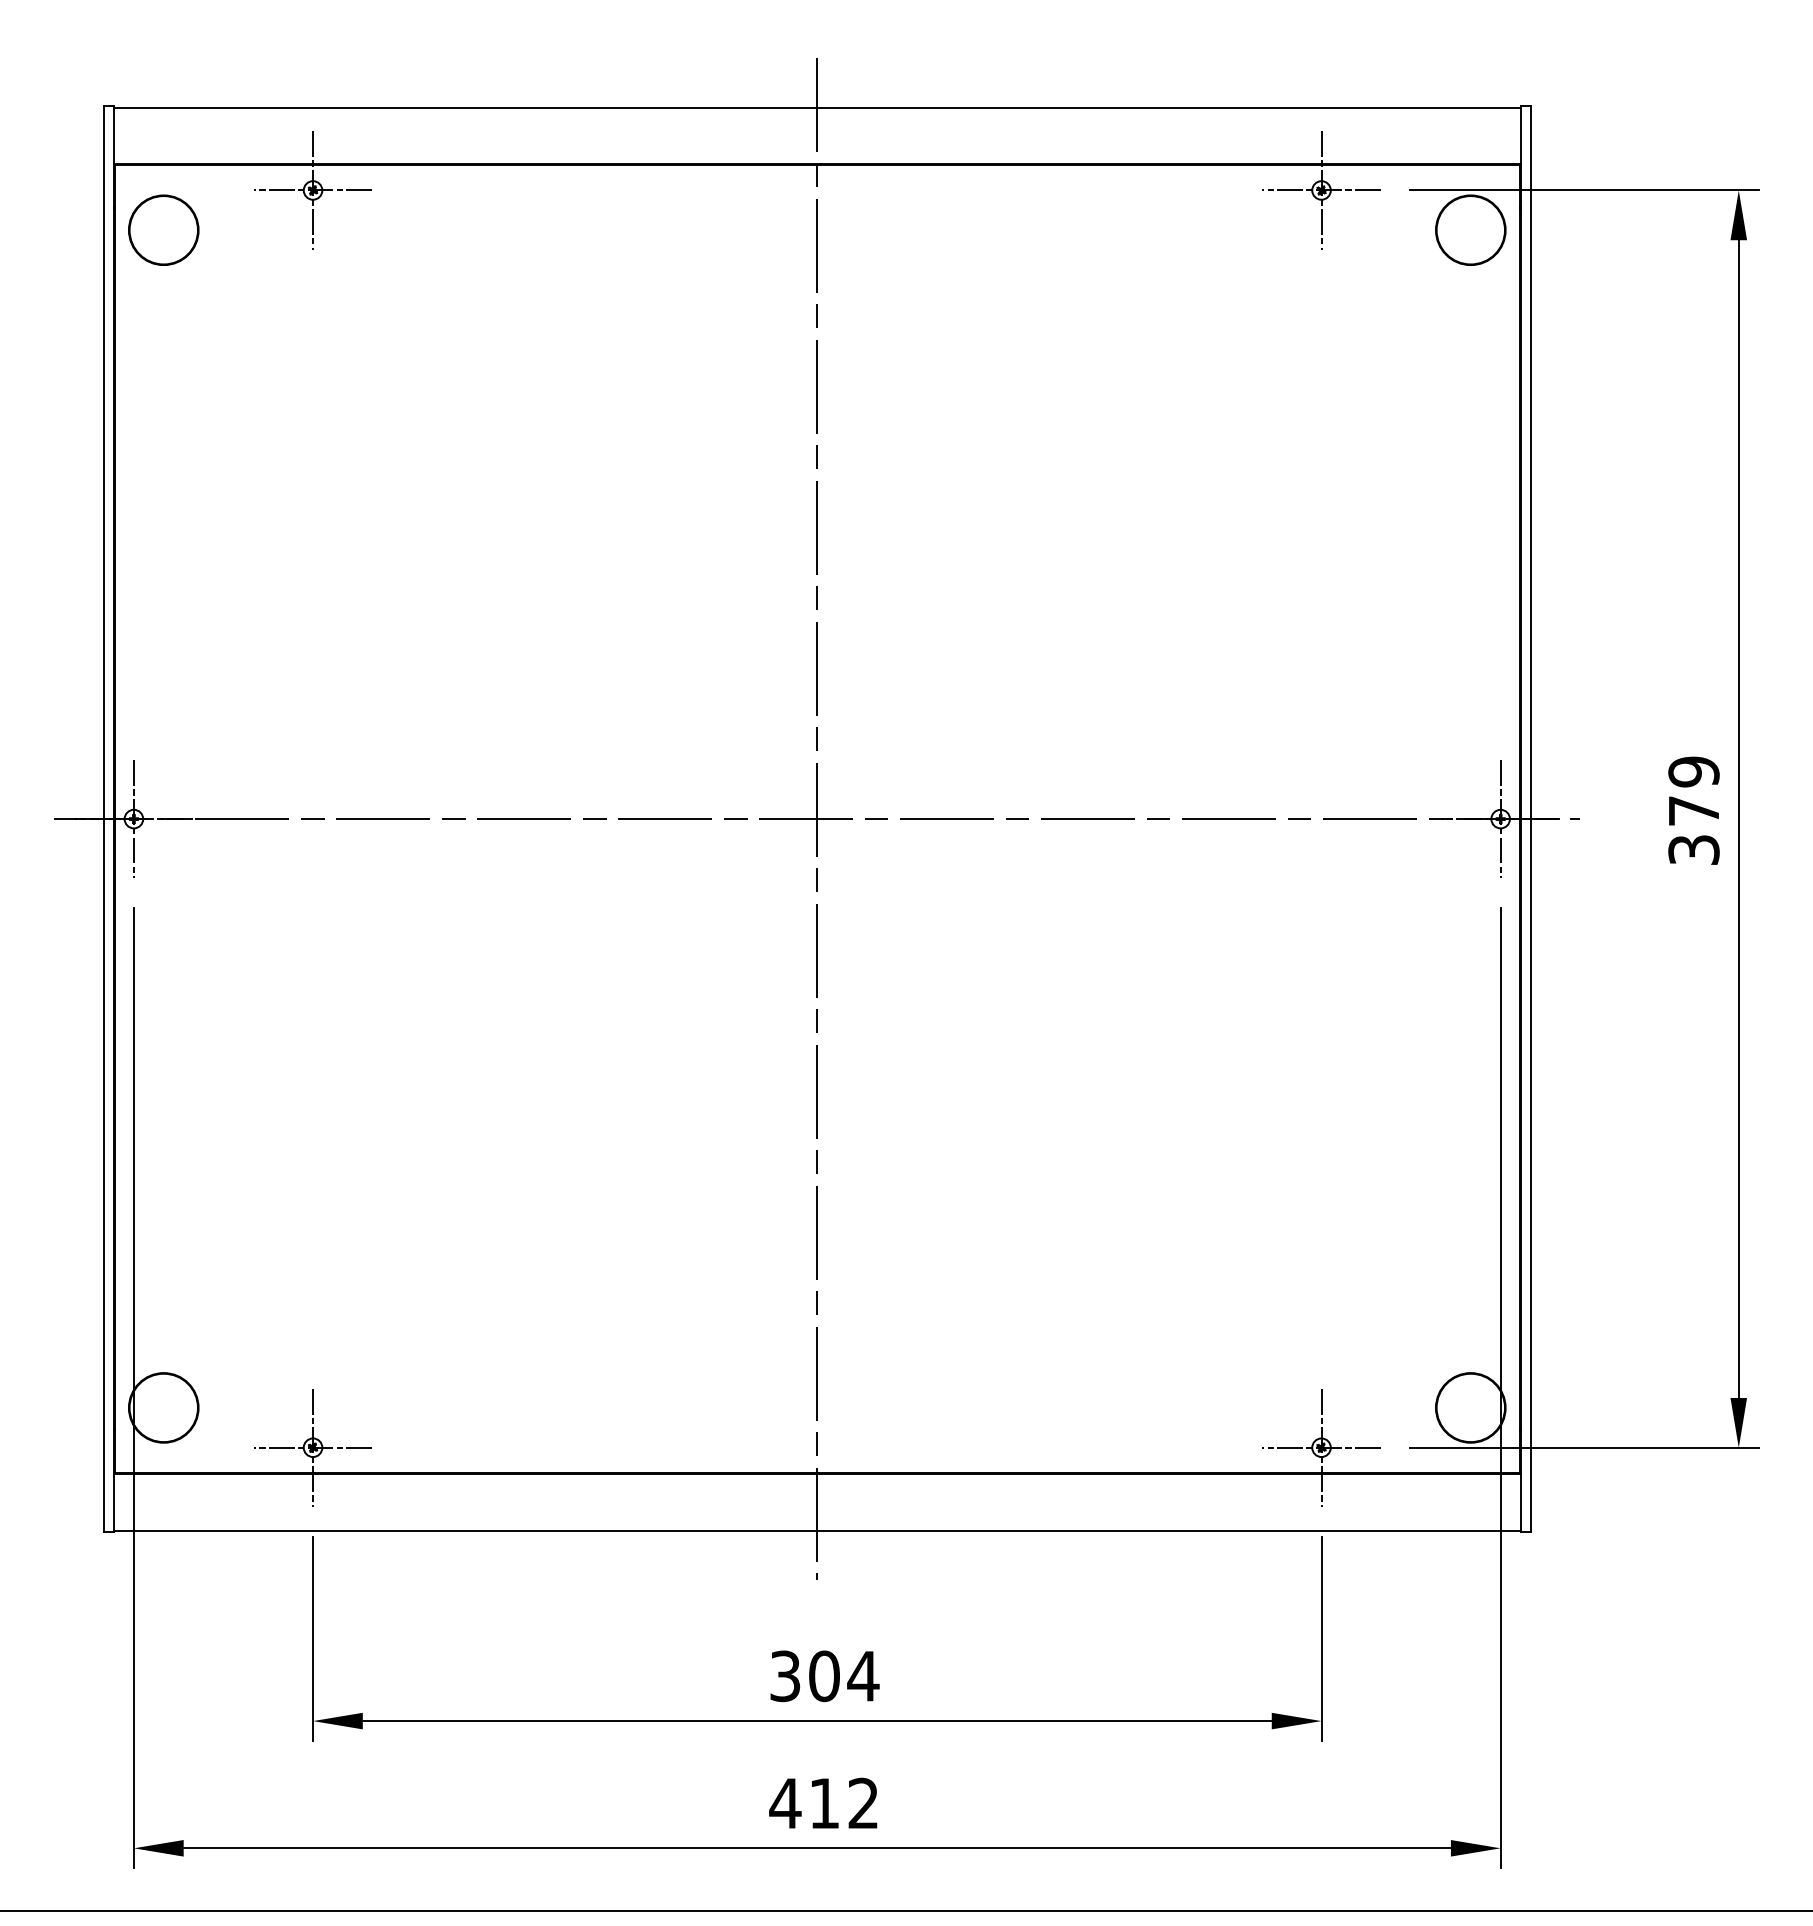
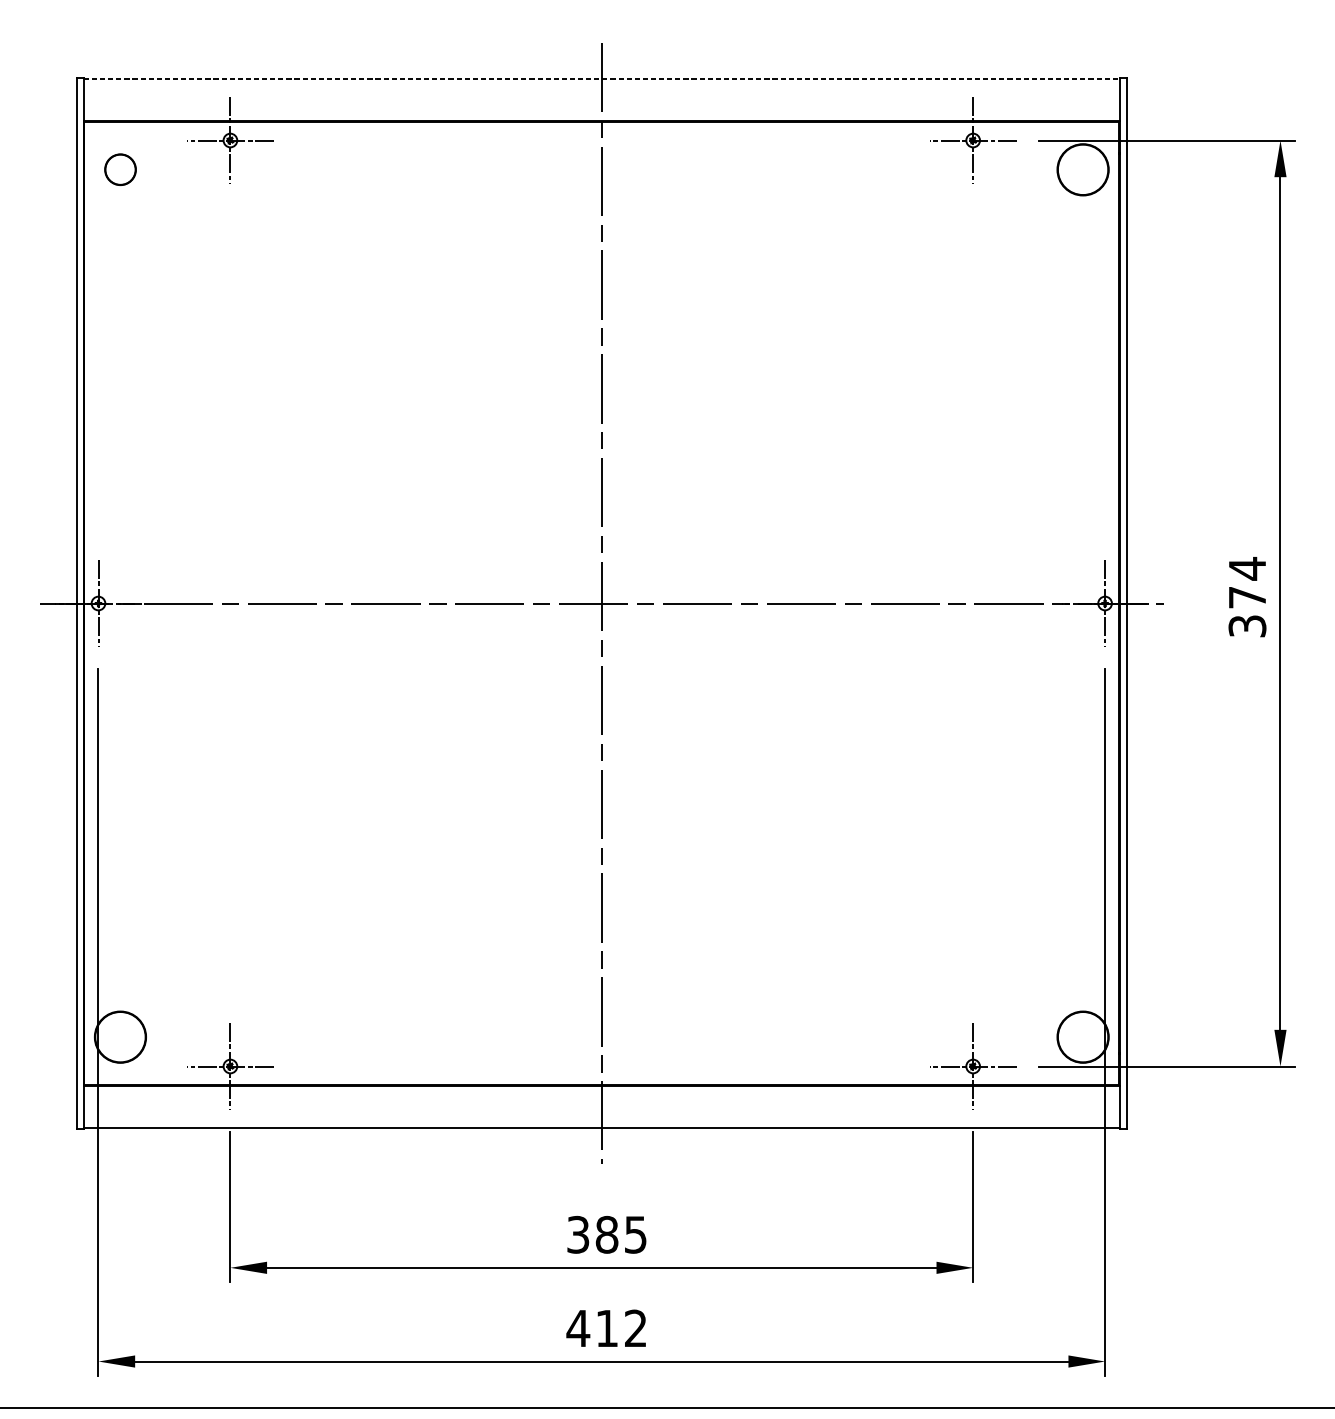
line: (817, 107) -> (601, 79), solid -> dashed
circle: (163, 229) -> (120, 169), size x0.6
text: (1693, 771) -> (1247, 568), 379 -> 374
text: (844, 1676) -> (621, 1234), 304 -> 385

